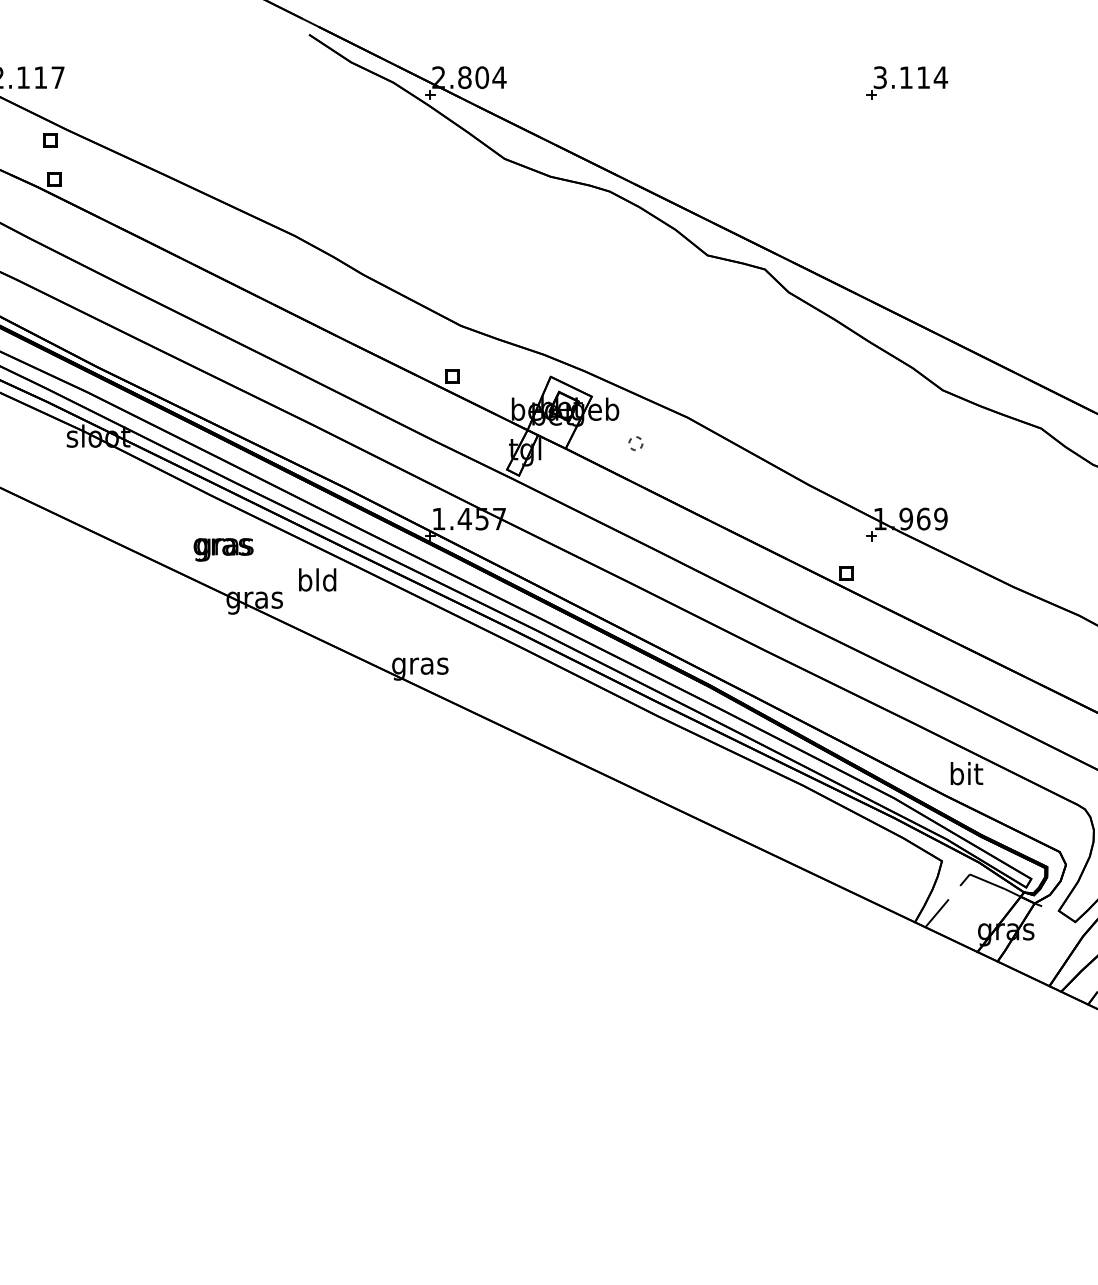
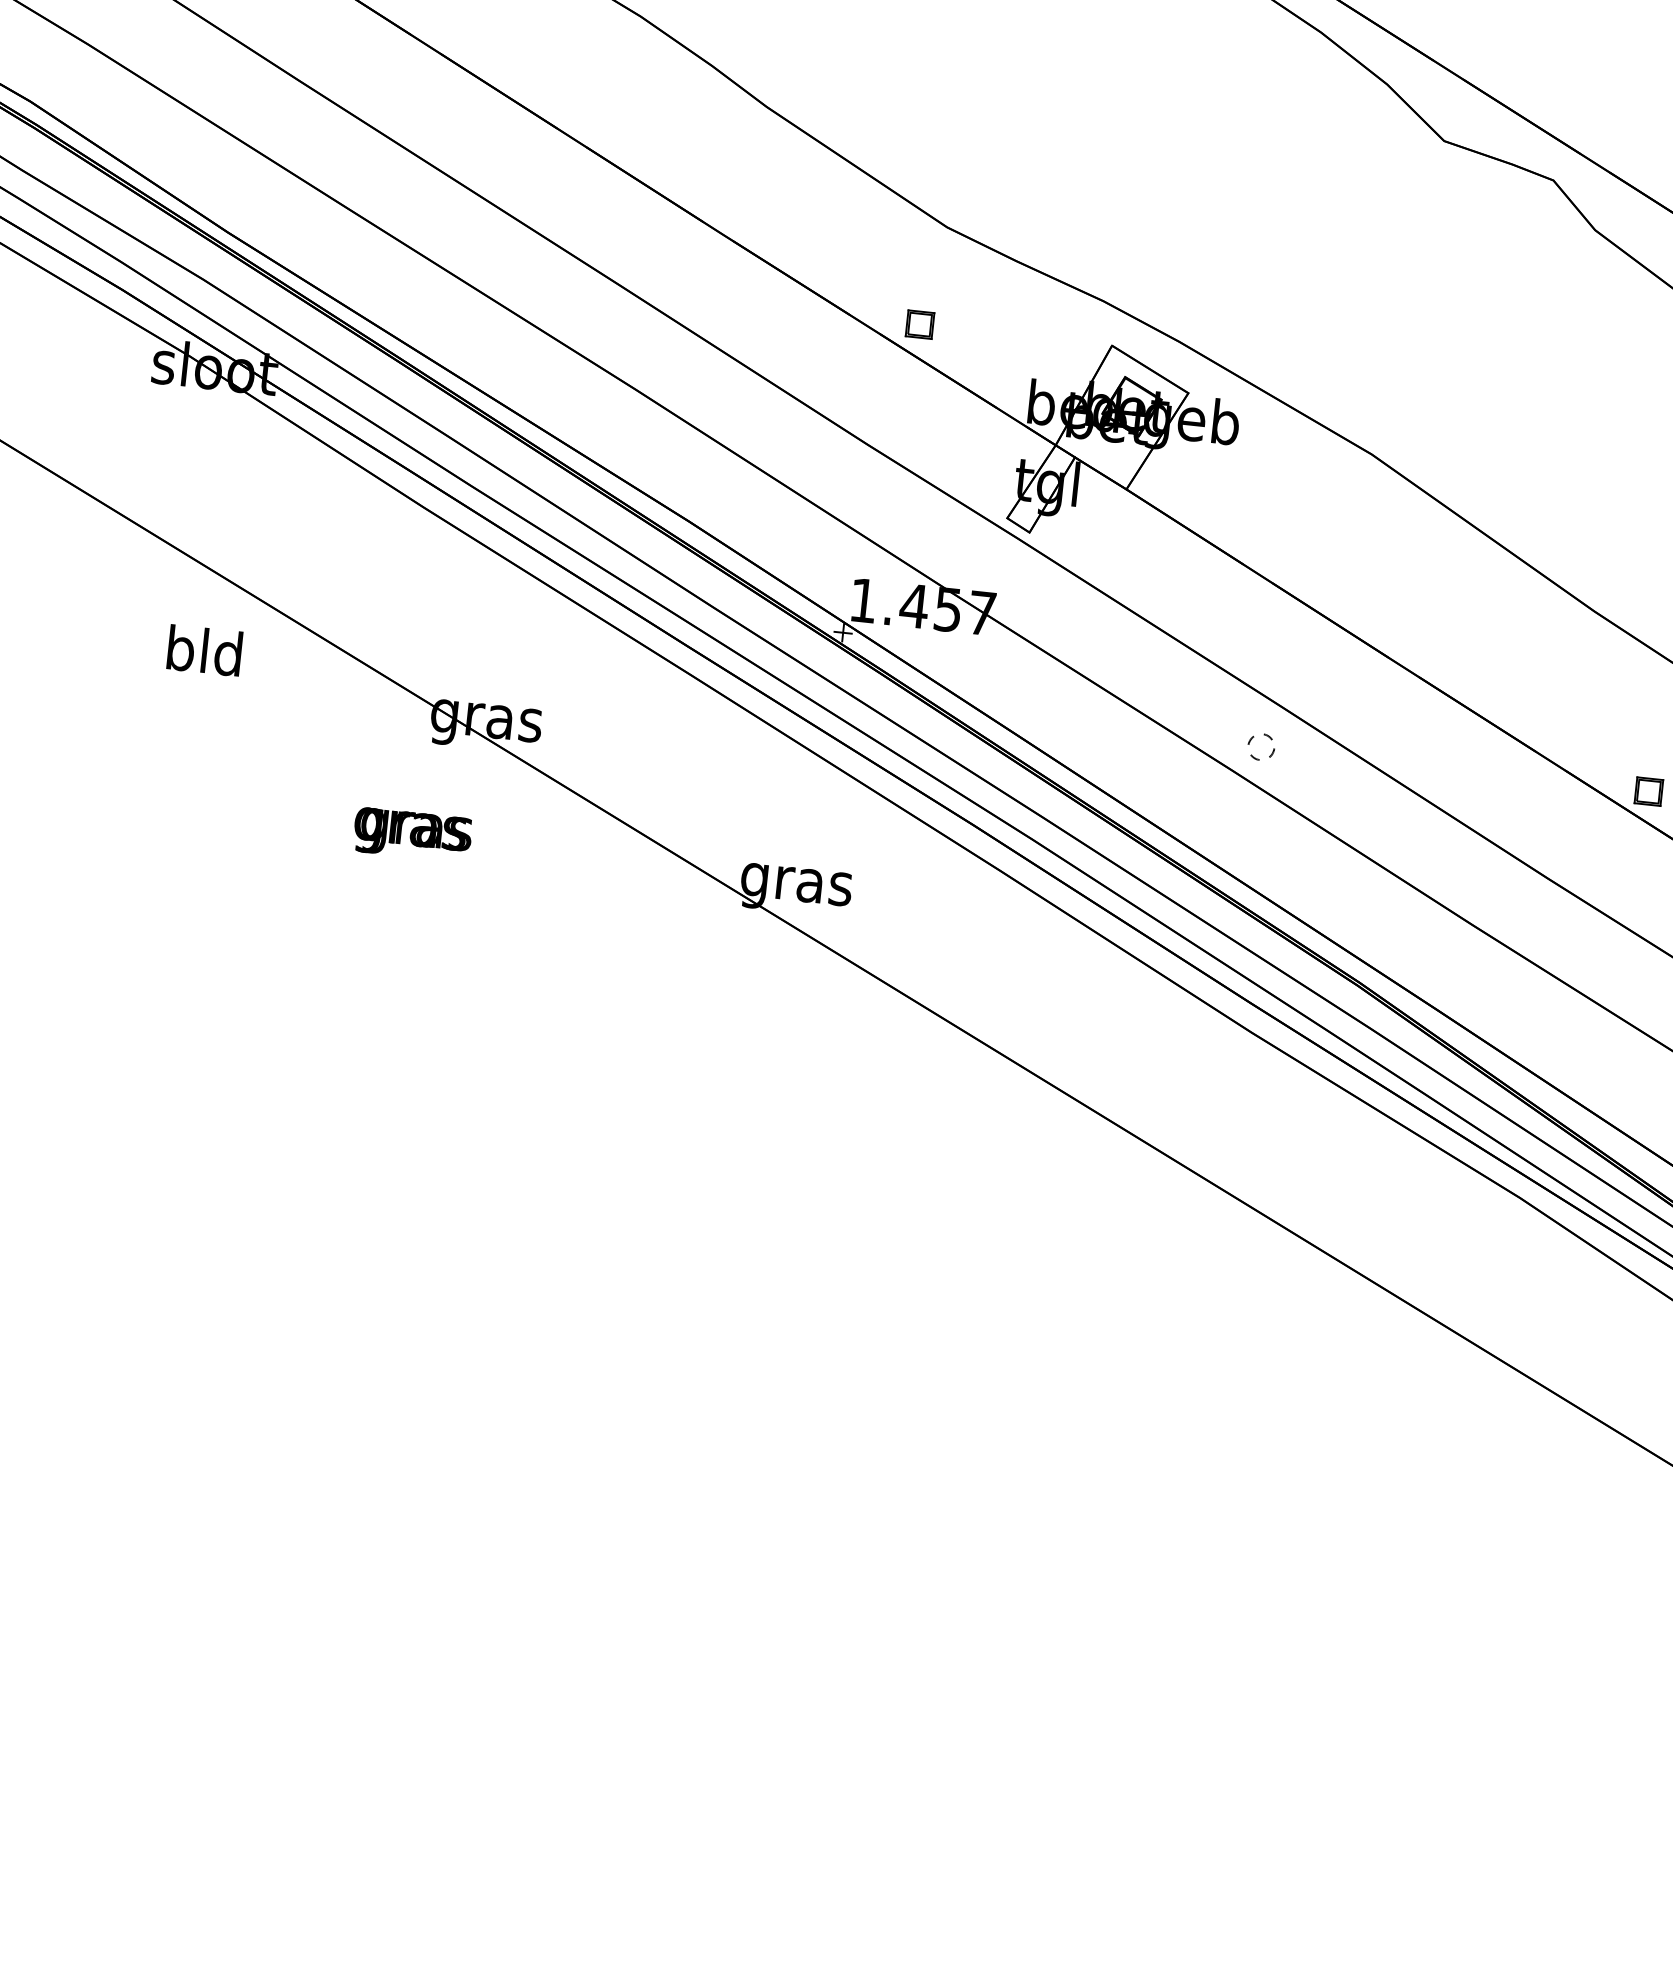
part: (635, 443) -> (1260, 746), moved
text: (223, 549) -> (412, 834), moved
text: (317, 579) -> (204, 649), moved

